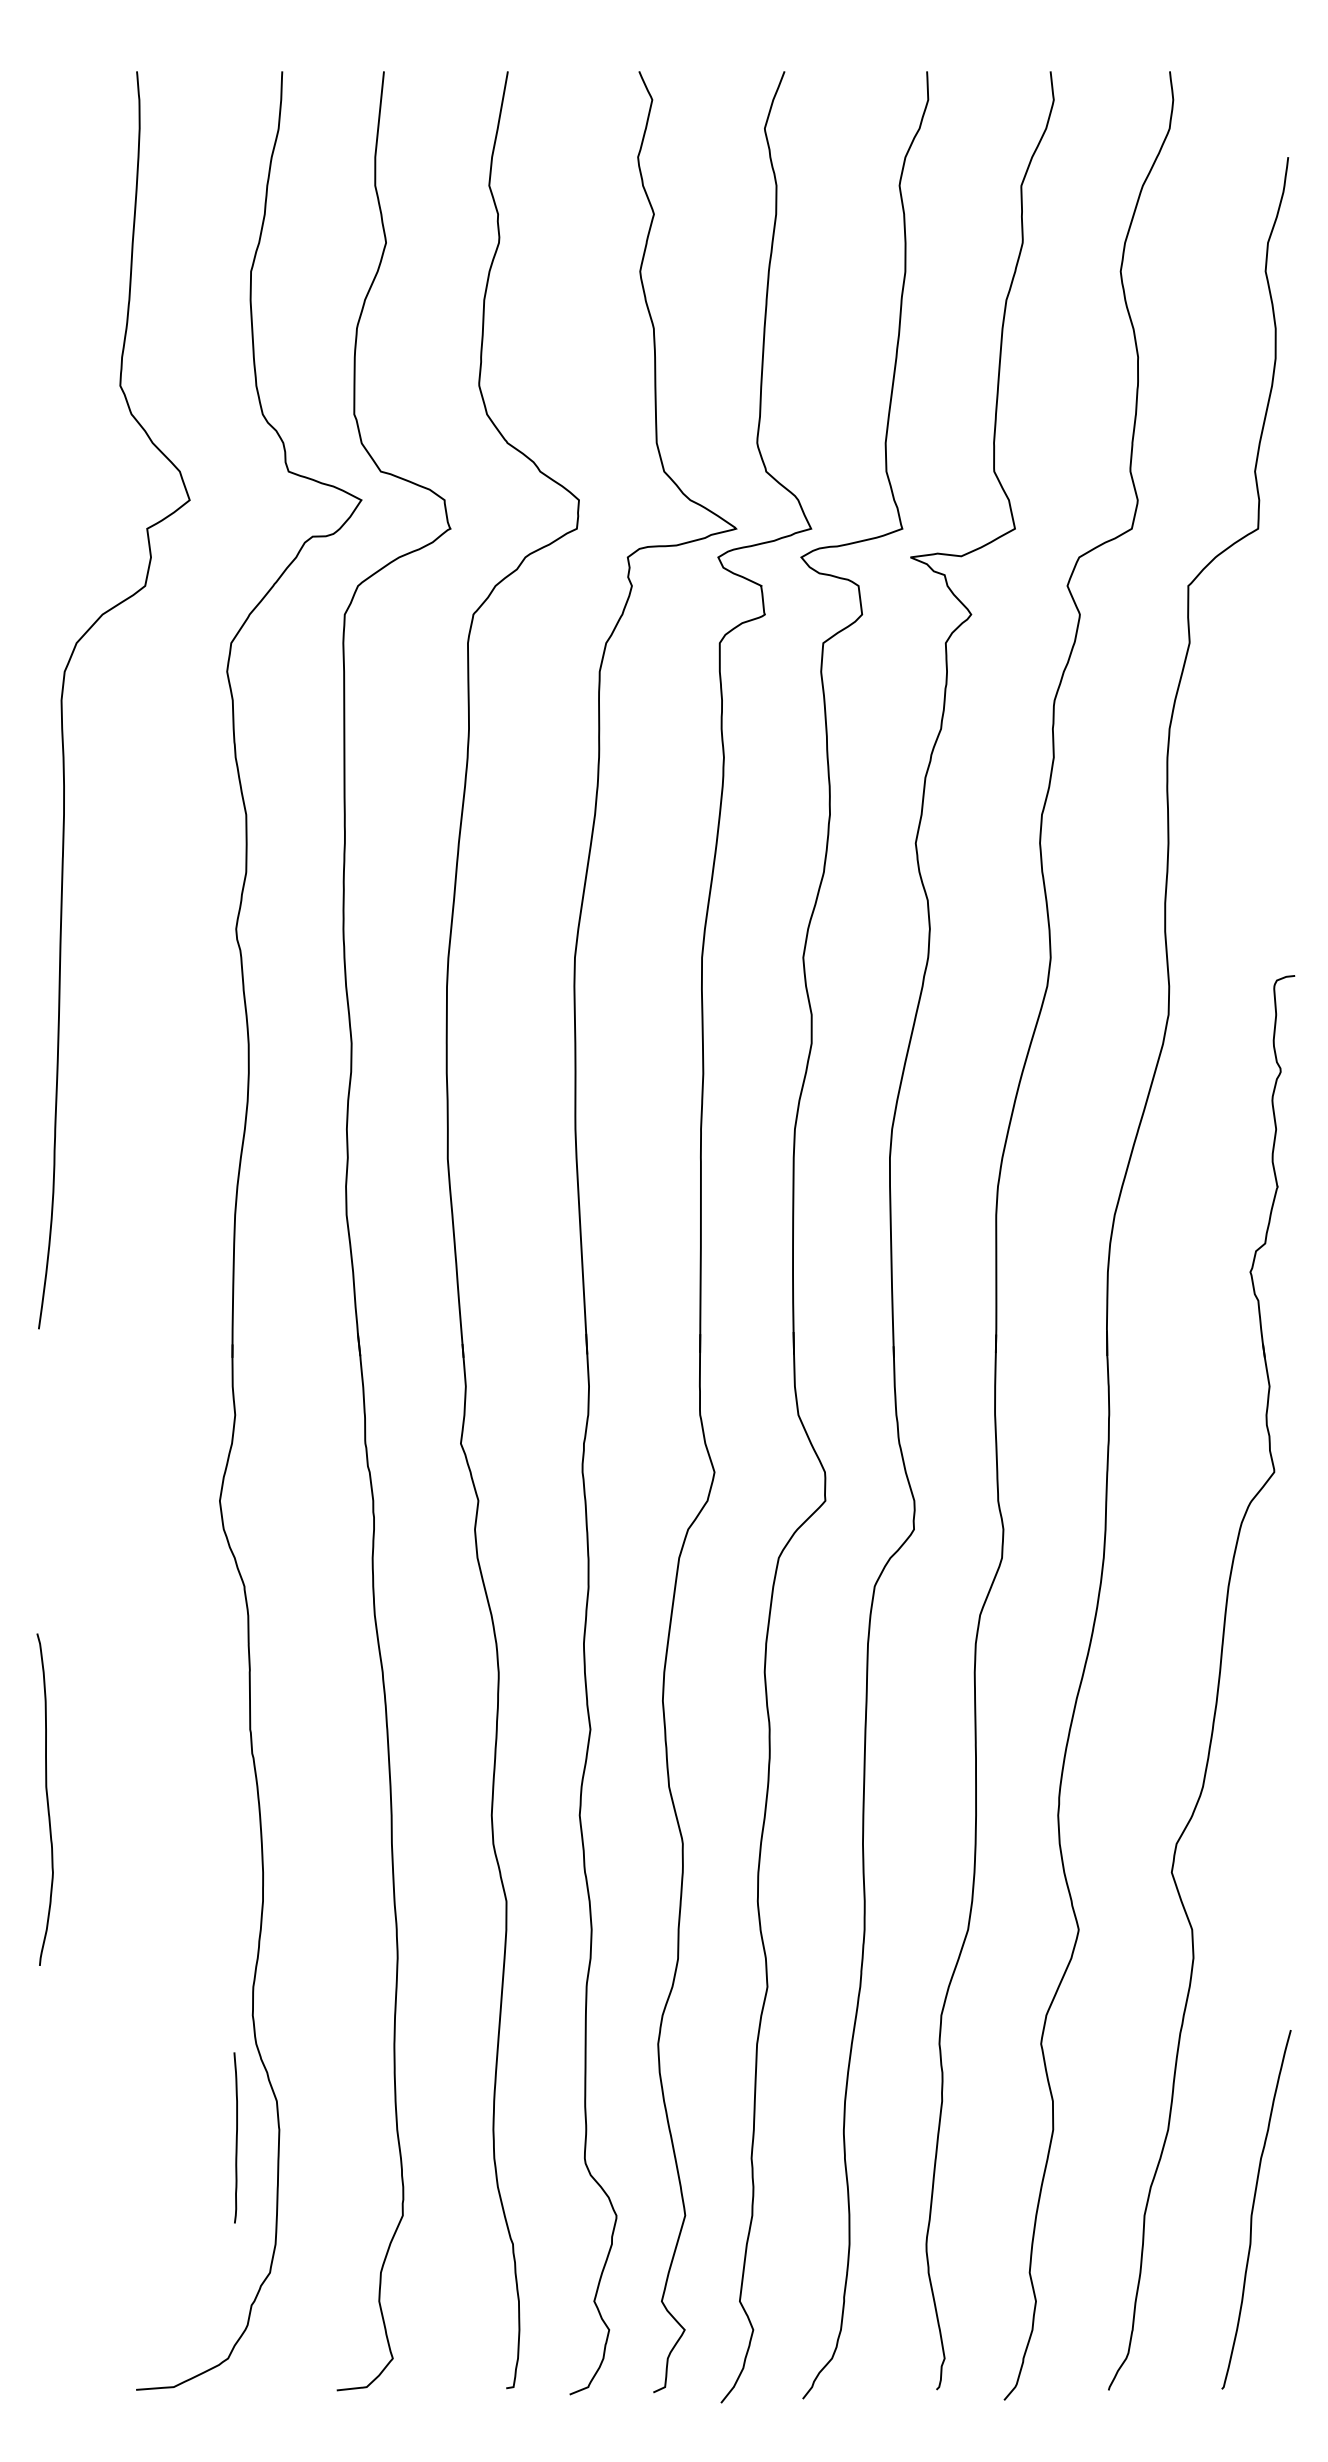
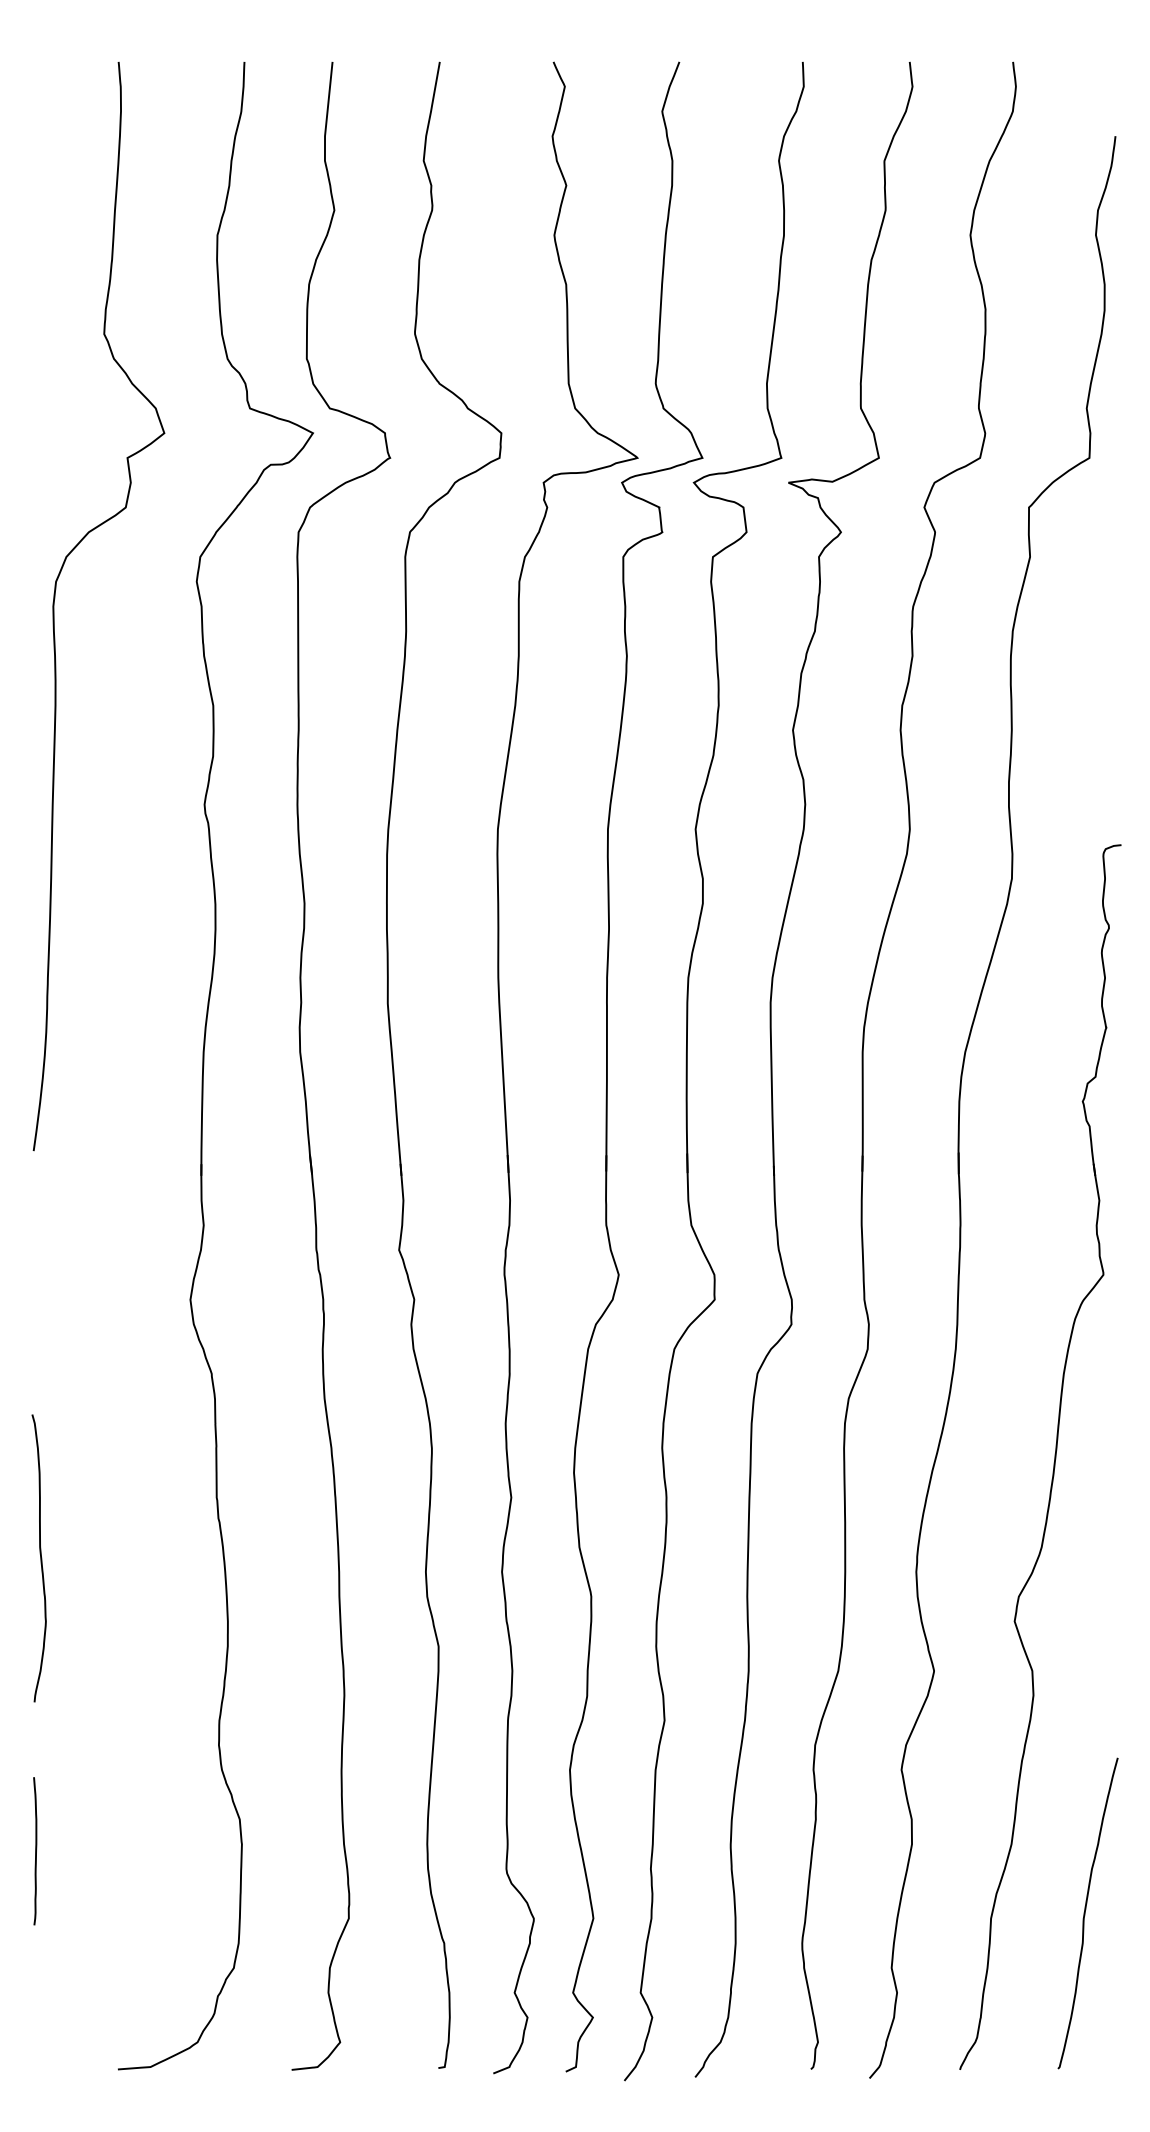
curve: (236, 2138) -> (35, 1851), moved

